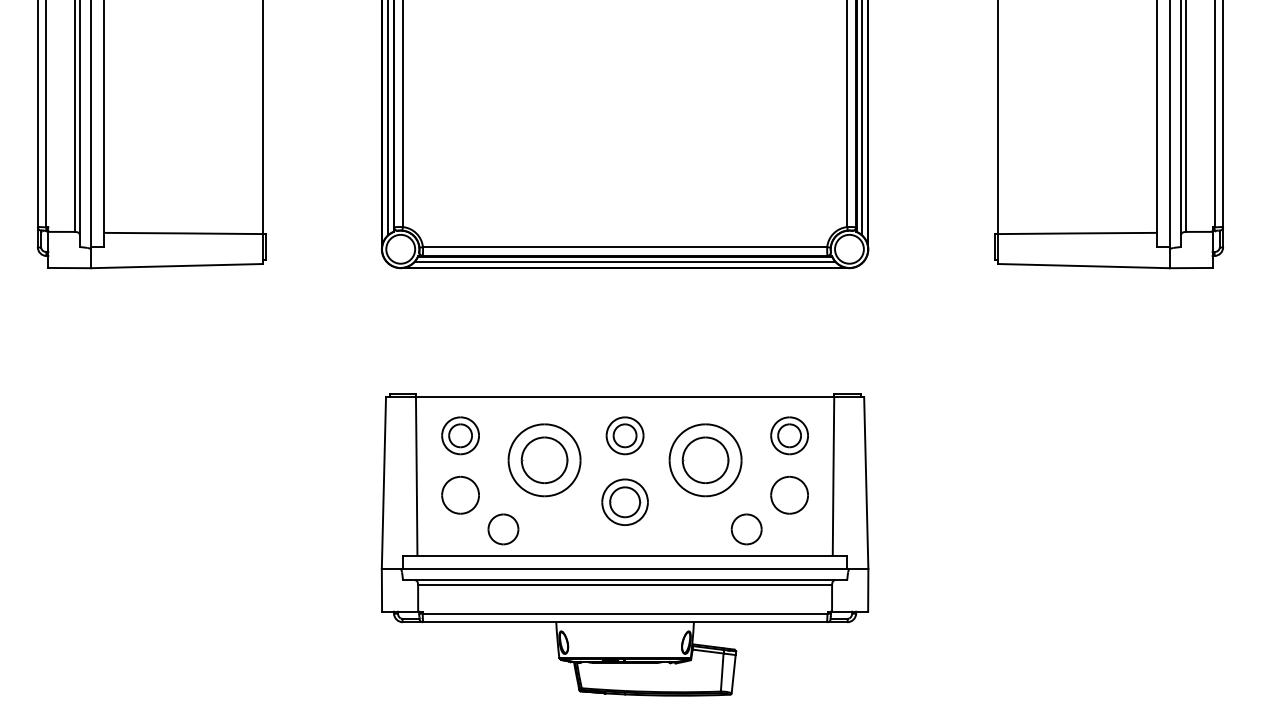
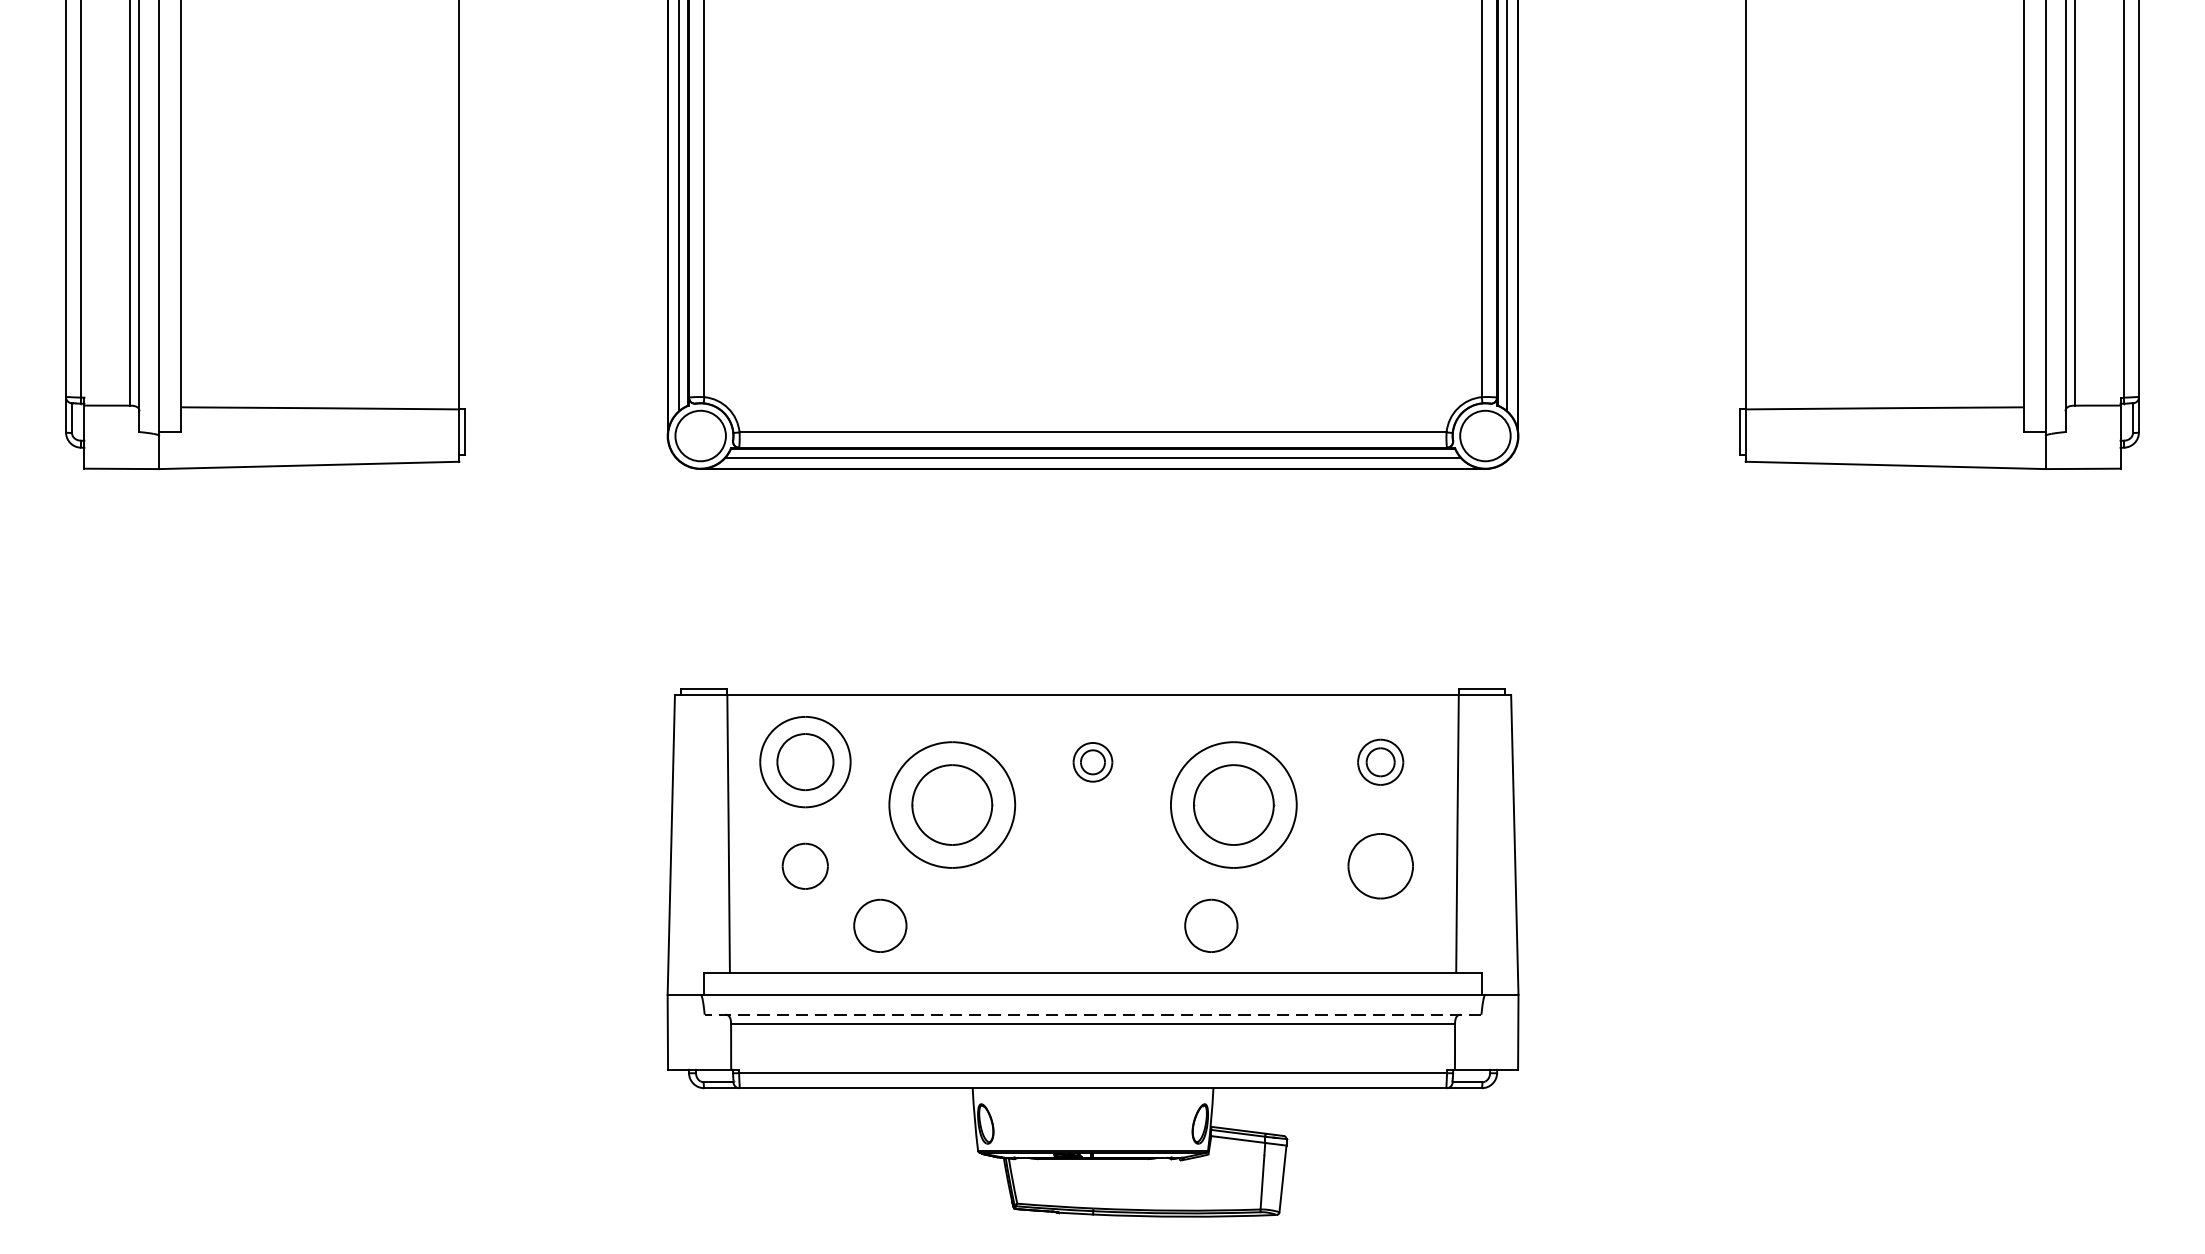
part: (460, 435) -> (805, 761), size x1.4
part: (624, 435) -> (1092, 761), size x0.6
part: (789, 435) -> (1380, 761), size x0.7
part: (460, 495) -> (805, 866), size x0.7
part: (624, 501) -> (1092, 877), removed
part: (746, 529) -> (1210, 926), moved
line: (624, 580) -> (1092, 1015), solid -> dashed

